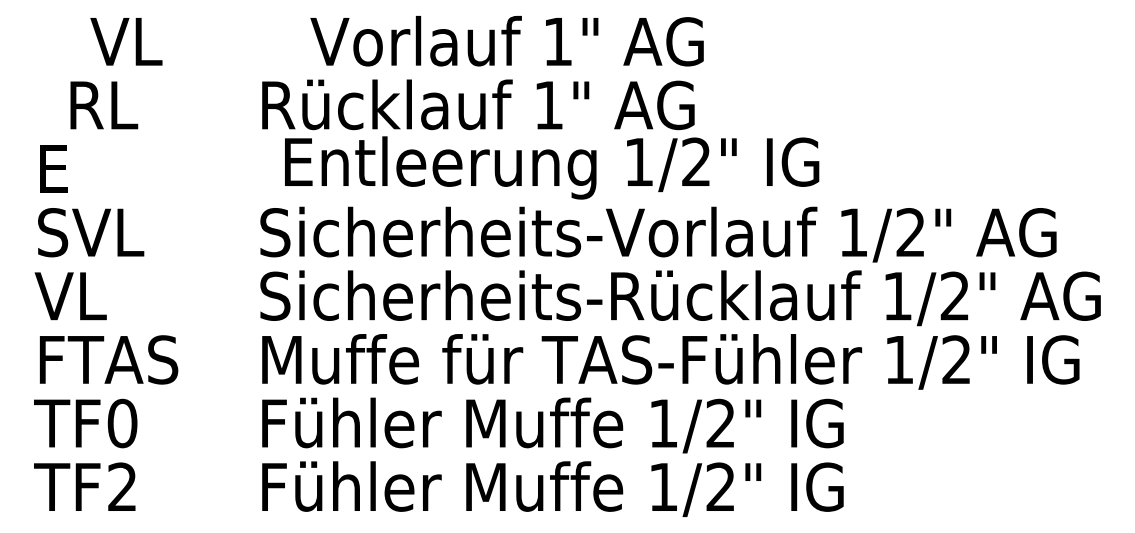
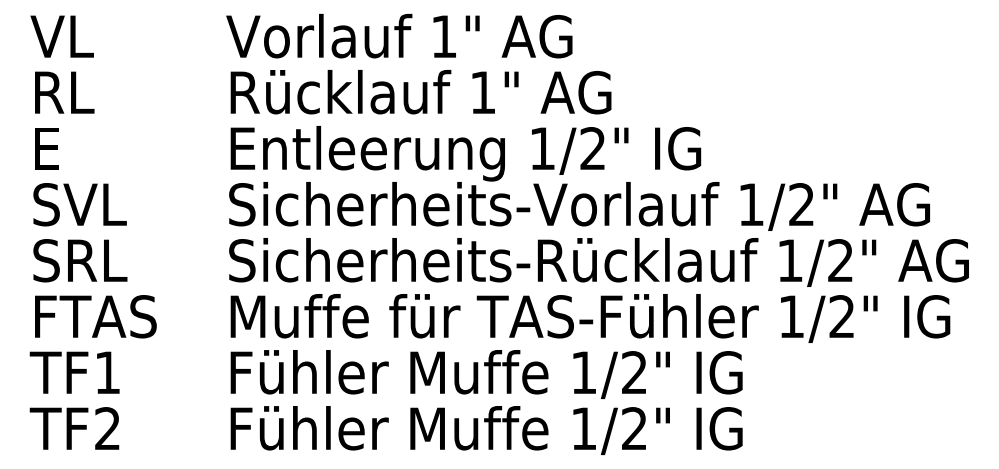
text: (507, 40) -> (399, 35), moved
text: (125, 41) -> (61, 36), moved
text: (104, 105) -> (64, 92), moved
text: (551, 167) -> (465, 153), moved
text: (89, 296) -> (78, 260), VL -> SRL
text: (122, 423) -> (107, 372), TF0 -> TF1

